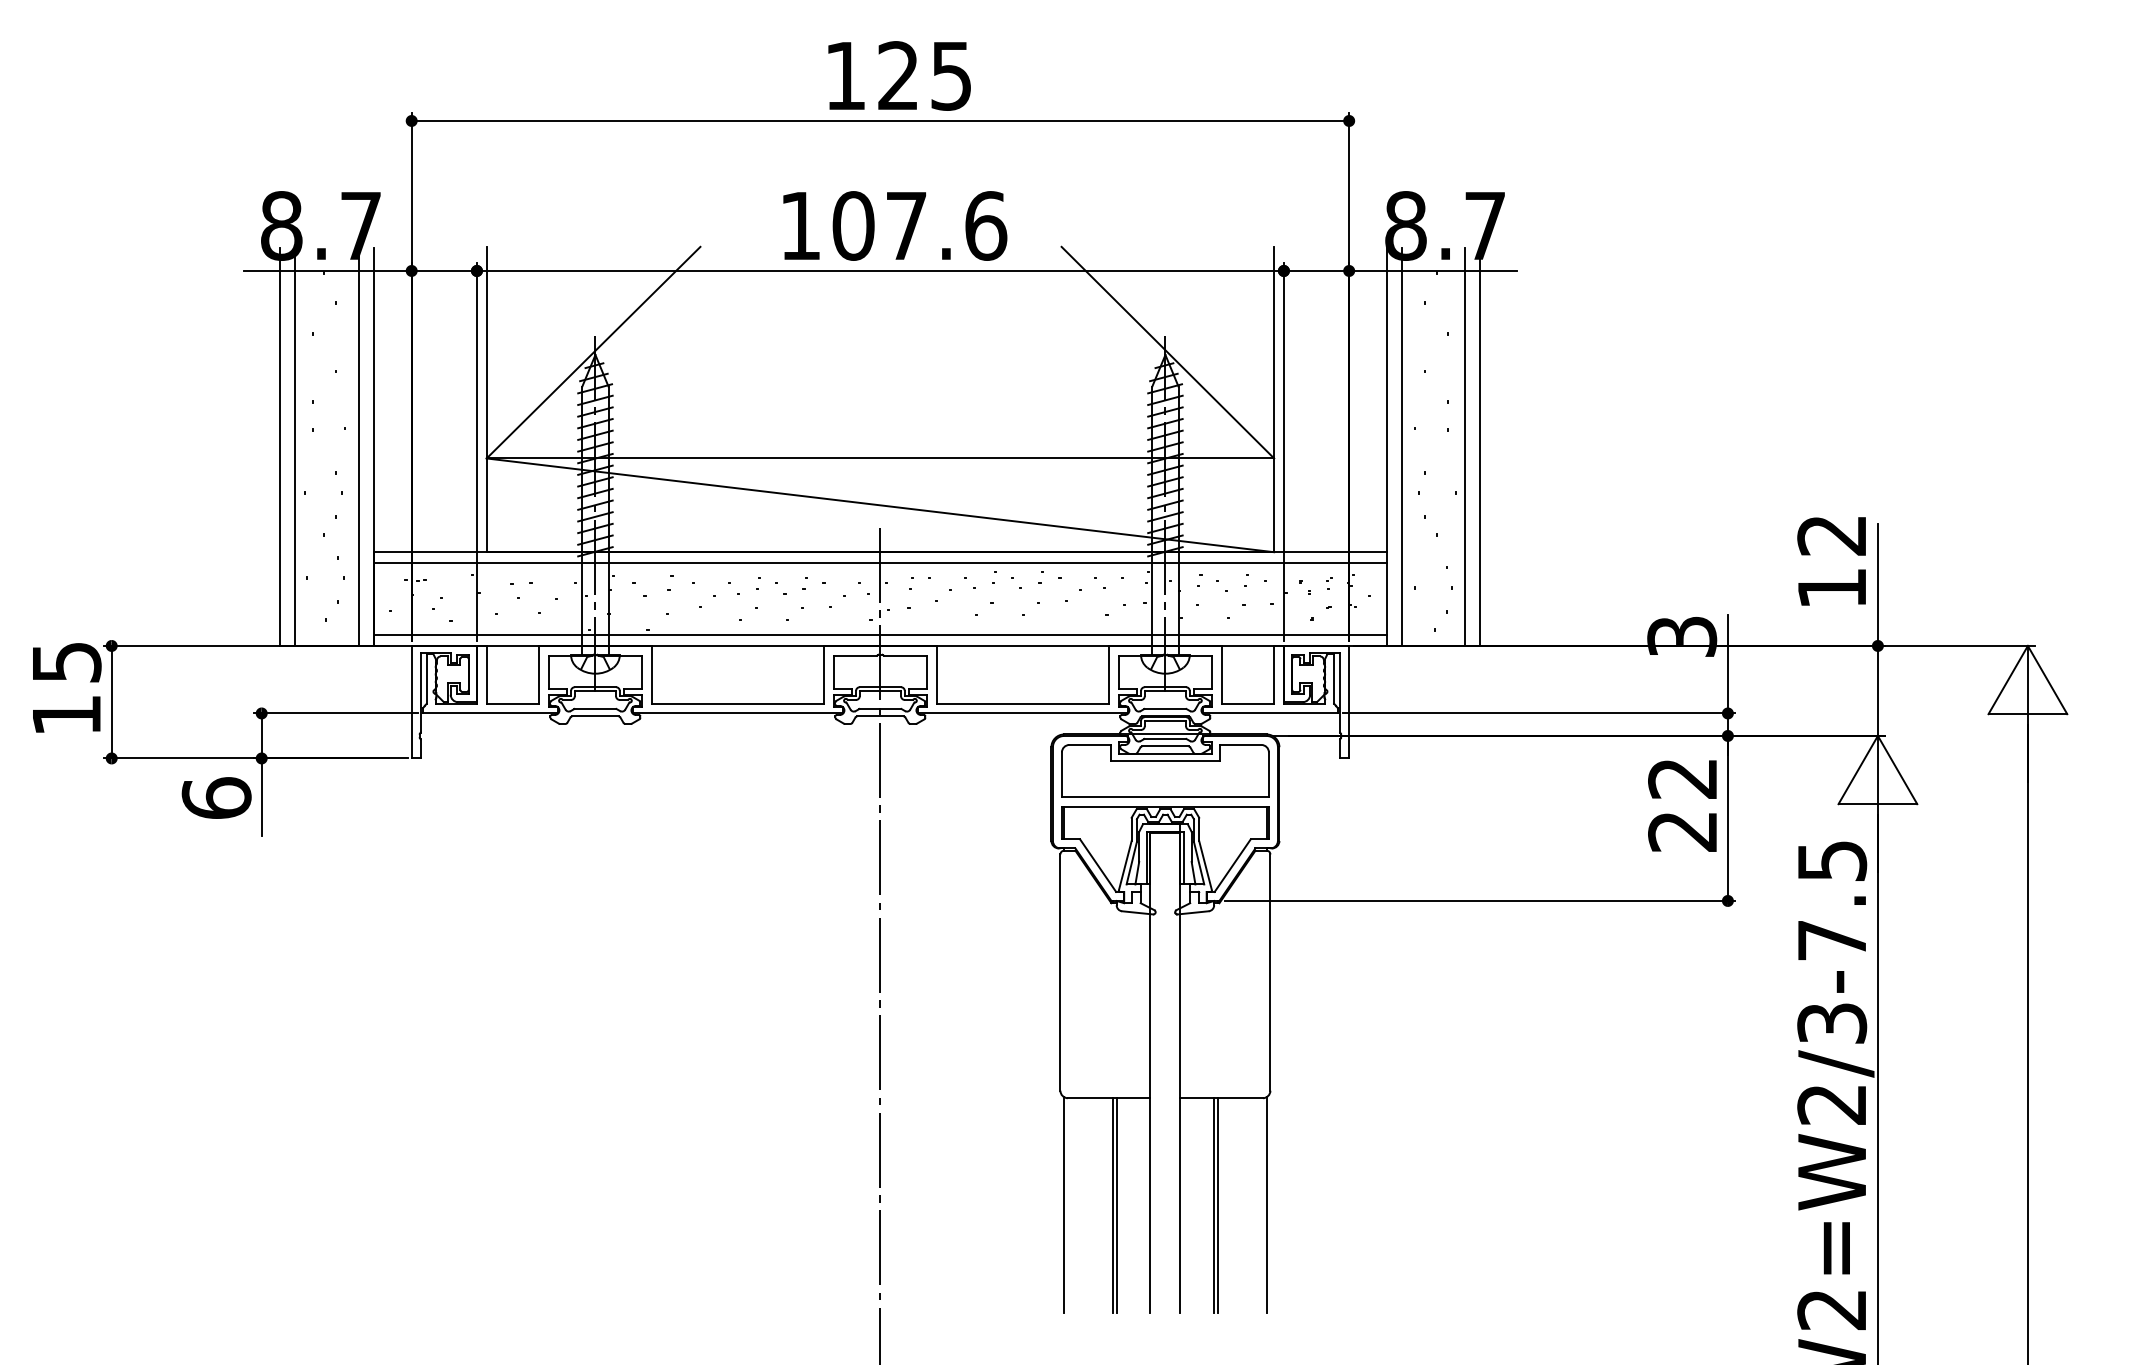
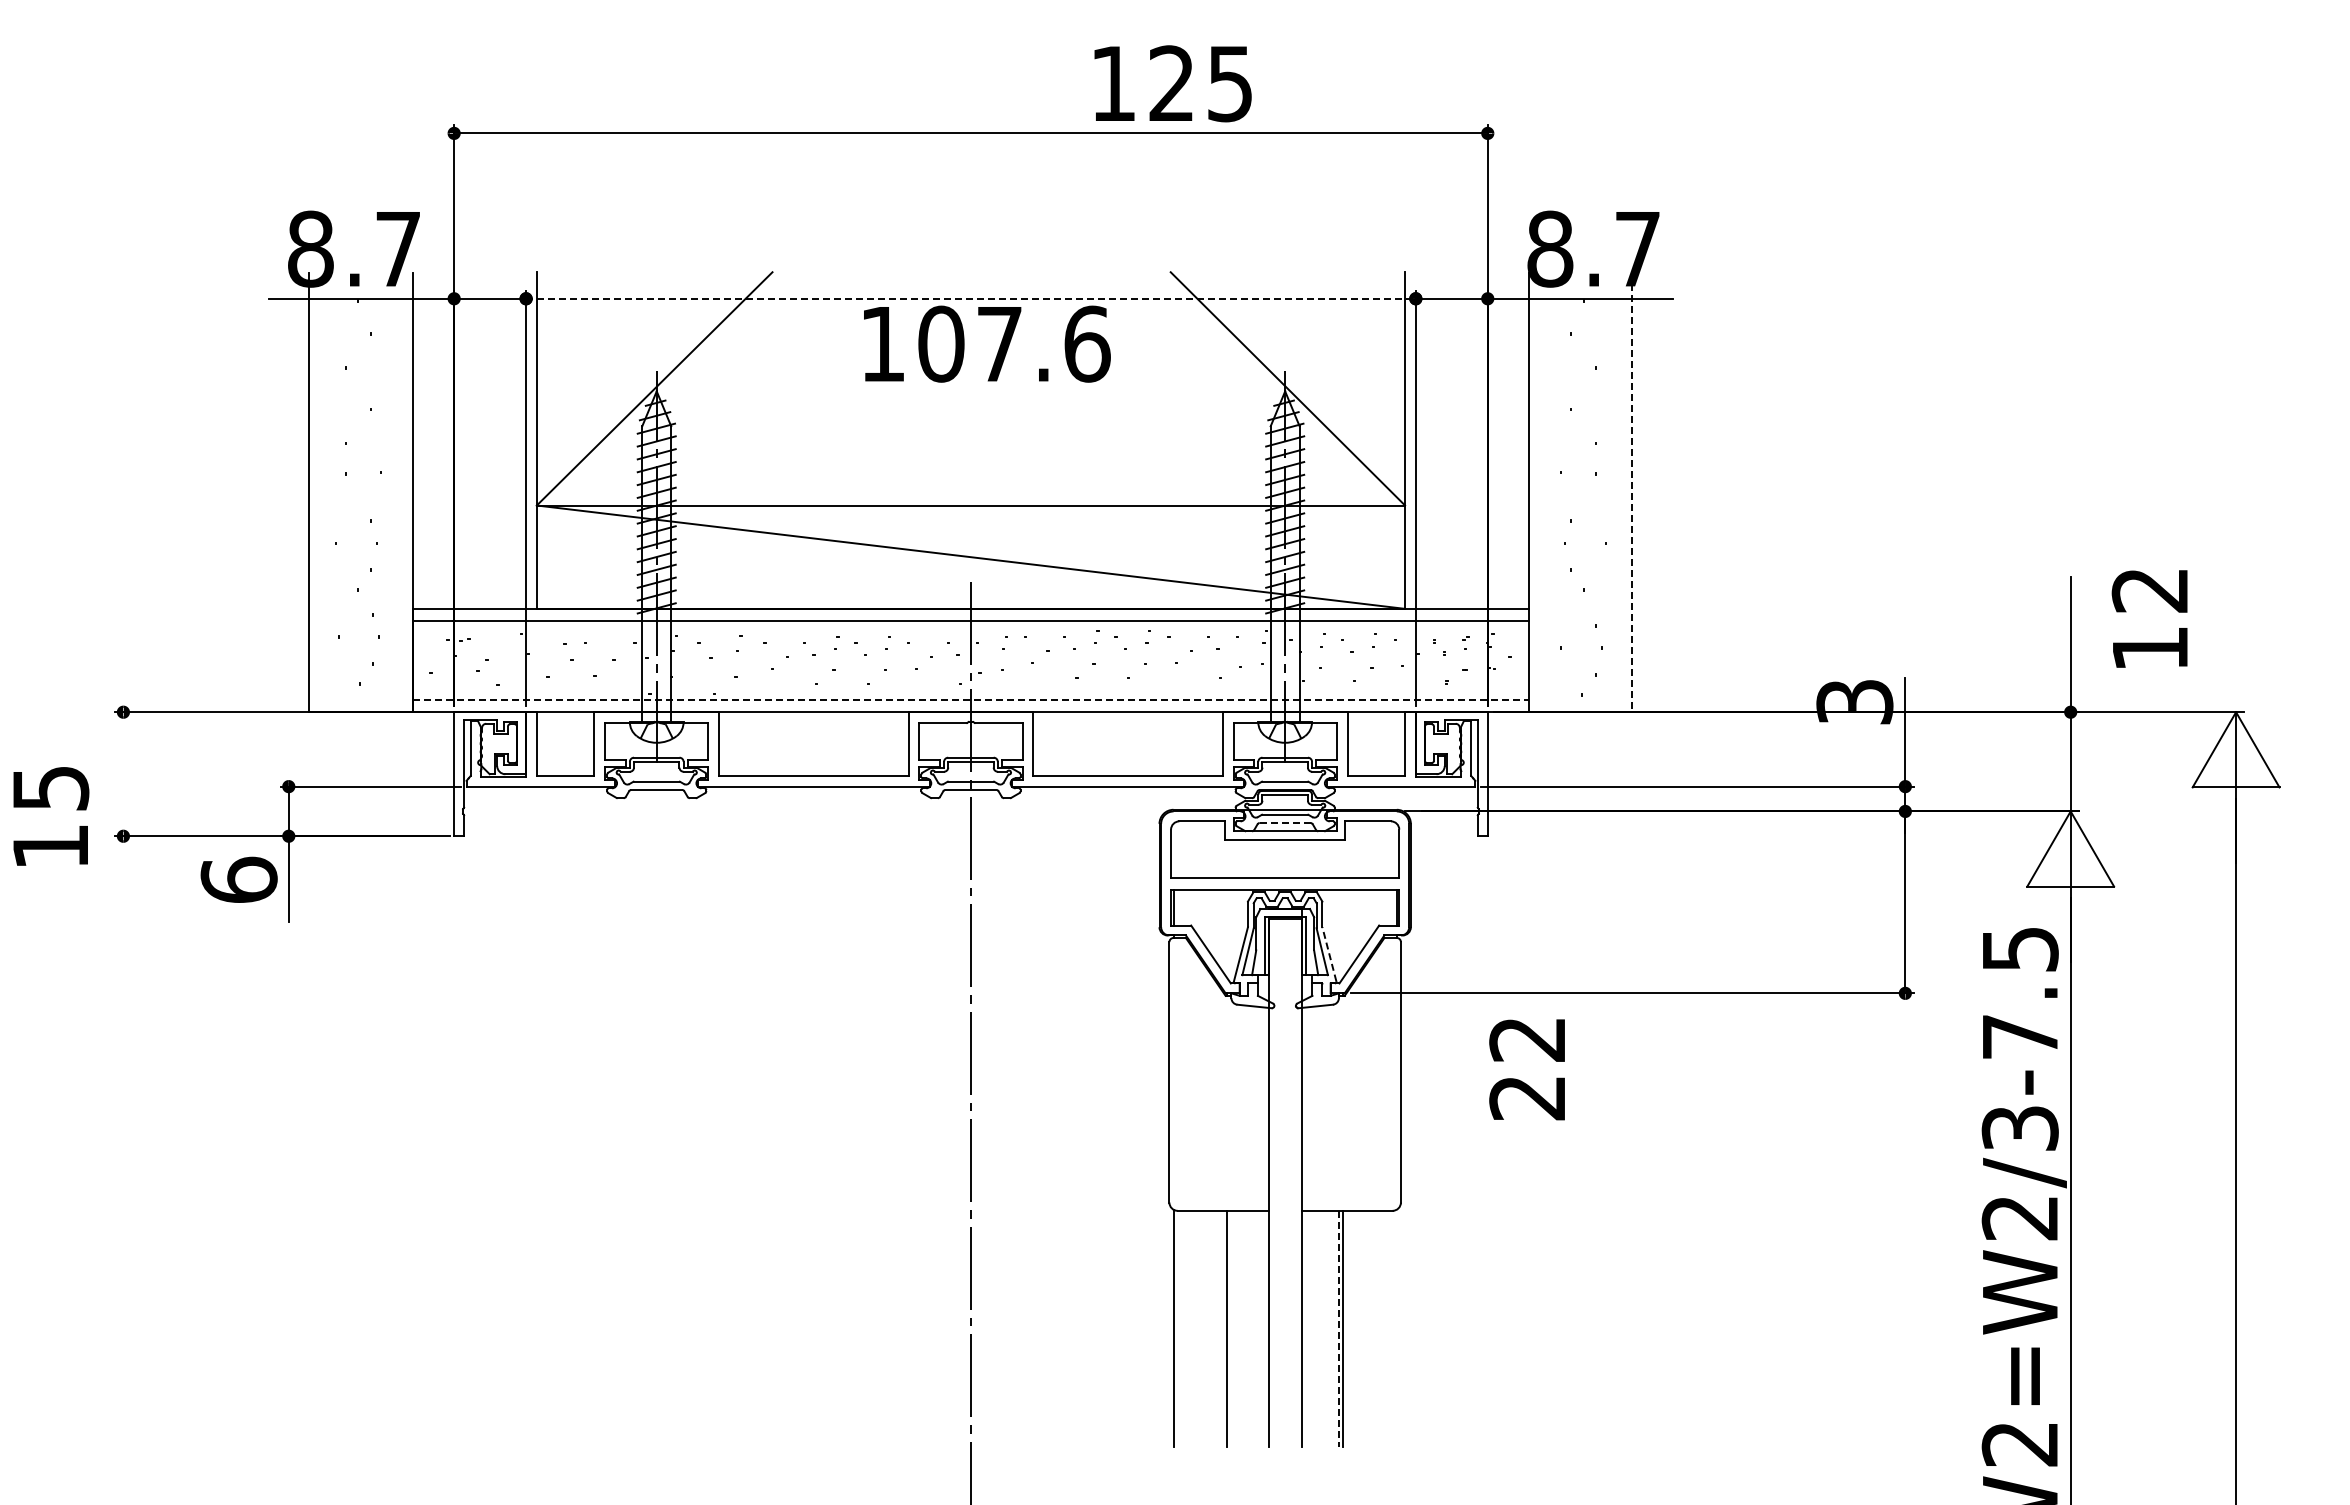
text: (899, 75) -> (1172, 83), moved
text: (895, 225) -> (987, 343), moved
line: (880, 270) -> (970, 298), solid -> dashed
line: (295, 446) -> (326, 492), removed
line: (359, 446) -> (396, 492), removed
line: (1401, 446) -> (1545, 492), removed
line: (1465, 446) -> (1615, 492), removed
line: (1480, 446) -> (1632, 492), solid -> dashed
text: (1831, 560) -> (2149, 618), moved
line: (880, 634) -> (971, 699), solid -> dashed
text: (67, 687) -> (51, 816), moved
line: (111, 702) -> (123, 774), removed
line: (1165, 746) -> (1285, 823), solid -> dashed
text: (1681, 805) -> (1526, 1069), moved
line: (1205, 865) -> (1329, 954), solid -> dashed
line: (1116, 1204) -> (1231, 1328), removed
line: (1266, 1204) -> (1396, 1328), removed
line: (1213, 1205) -> (1338, 1329), solid -> dashed

